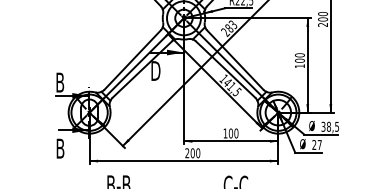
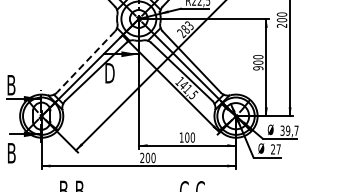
line: (132, 60) -> (85, 62), solid -> dashed
text: (299, 66) -> (257, 68), 100 -> 900
text: (332, 126) -> (291, 130), 38,5 -> 39,7

